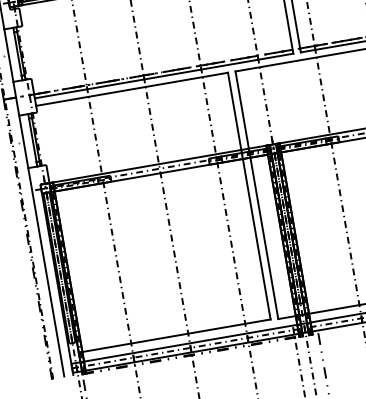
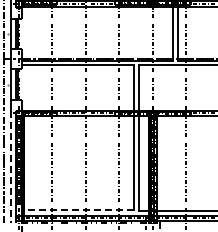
line: (48, 283) -> (11, 167), solid -> dashed
line: (173, 335) -> (77, 209), solid -> dashed

